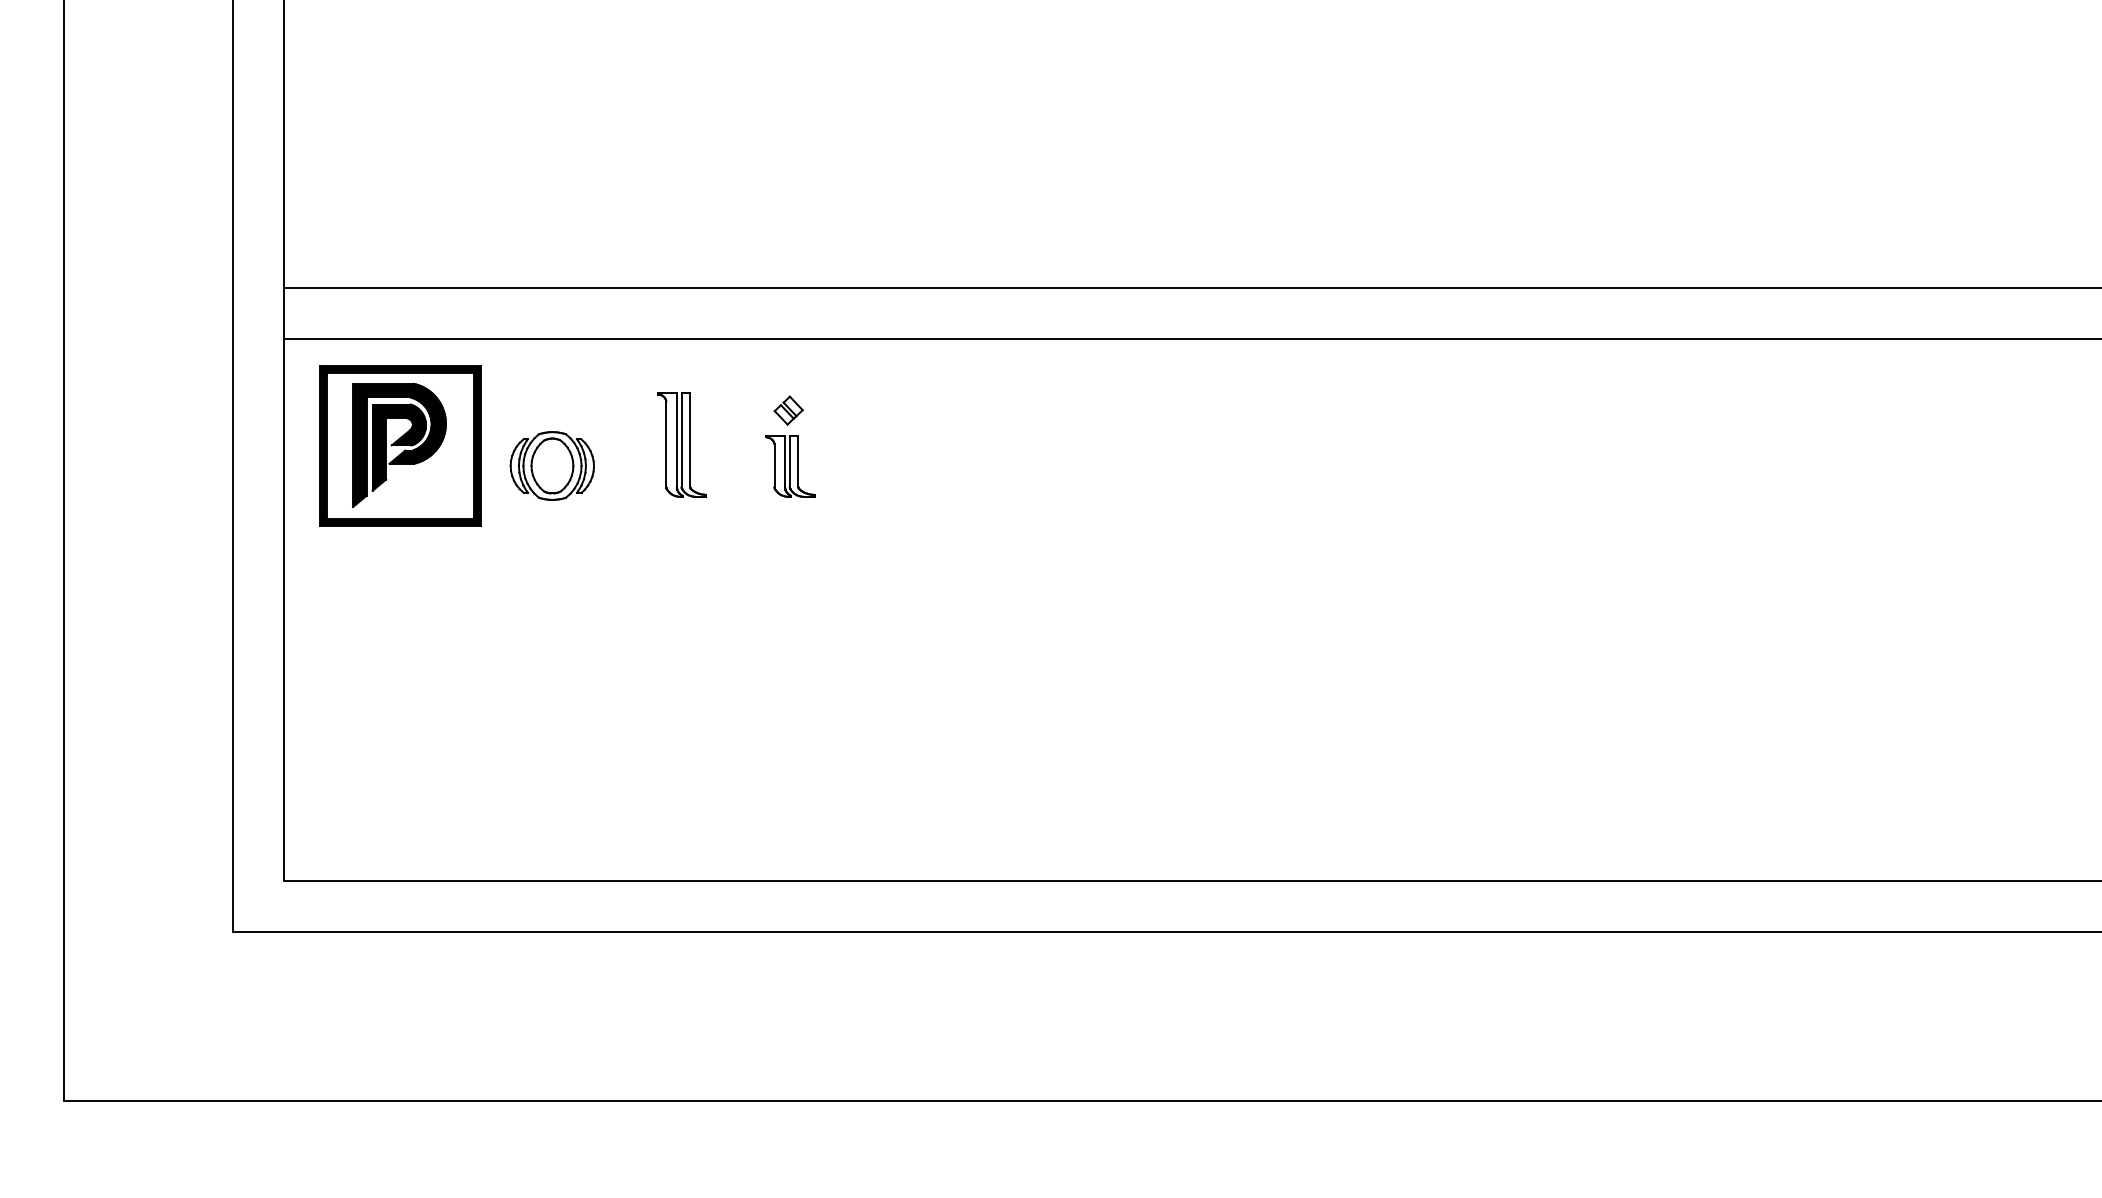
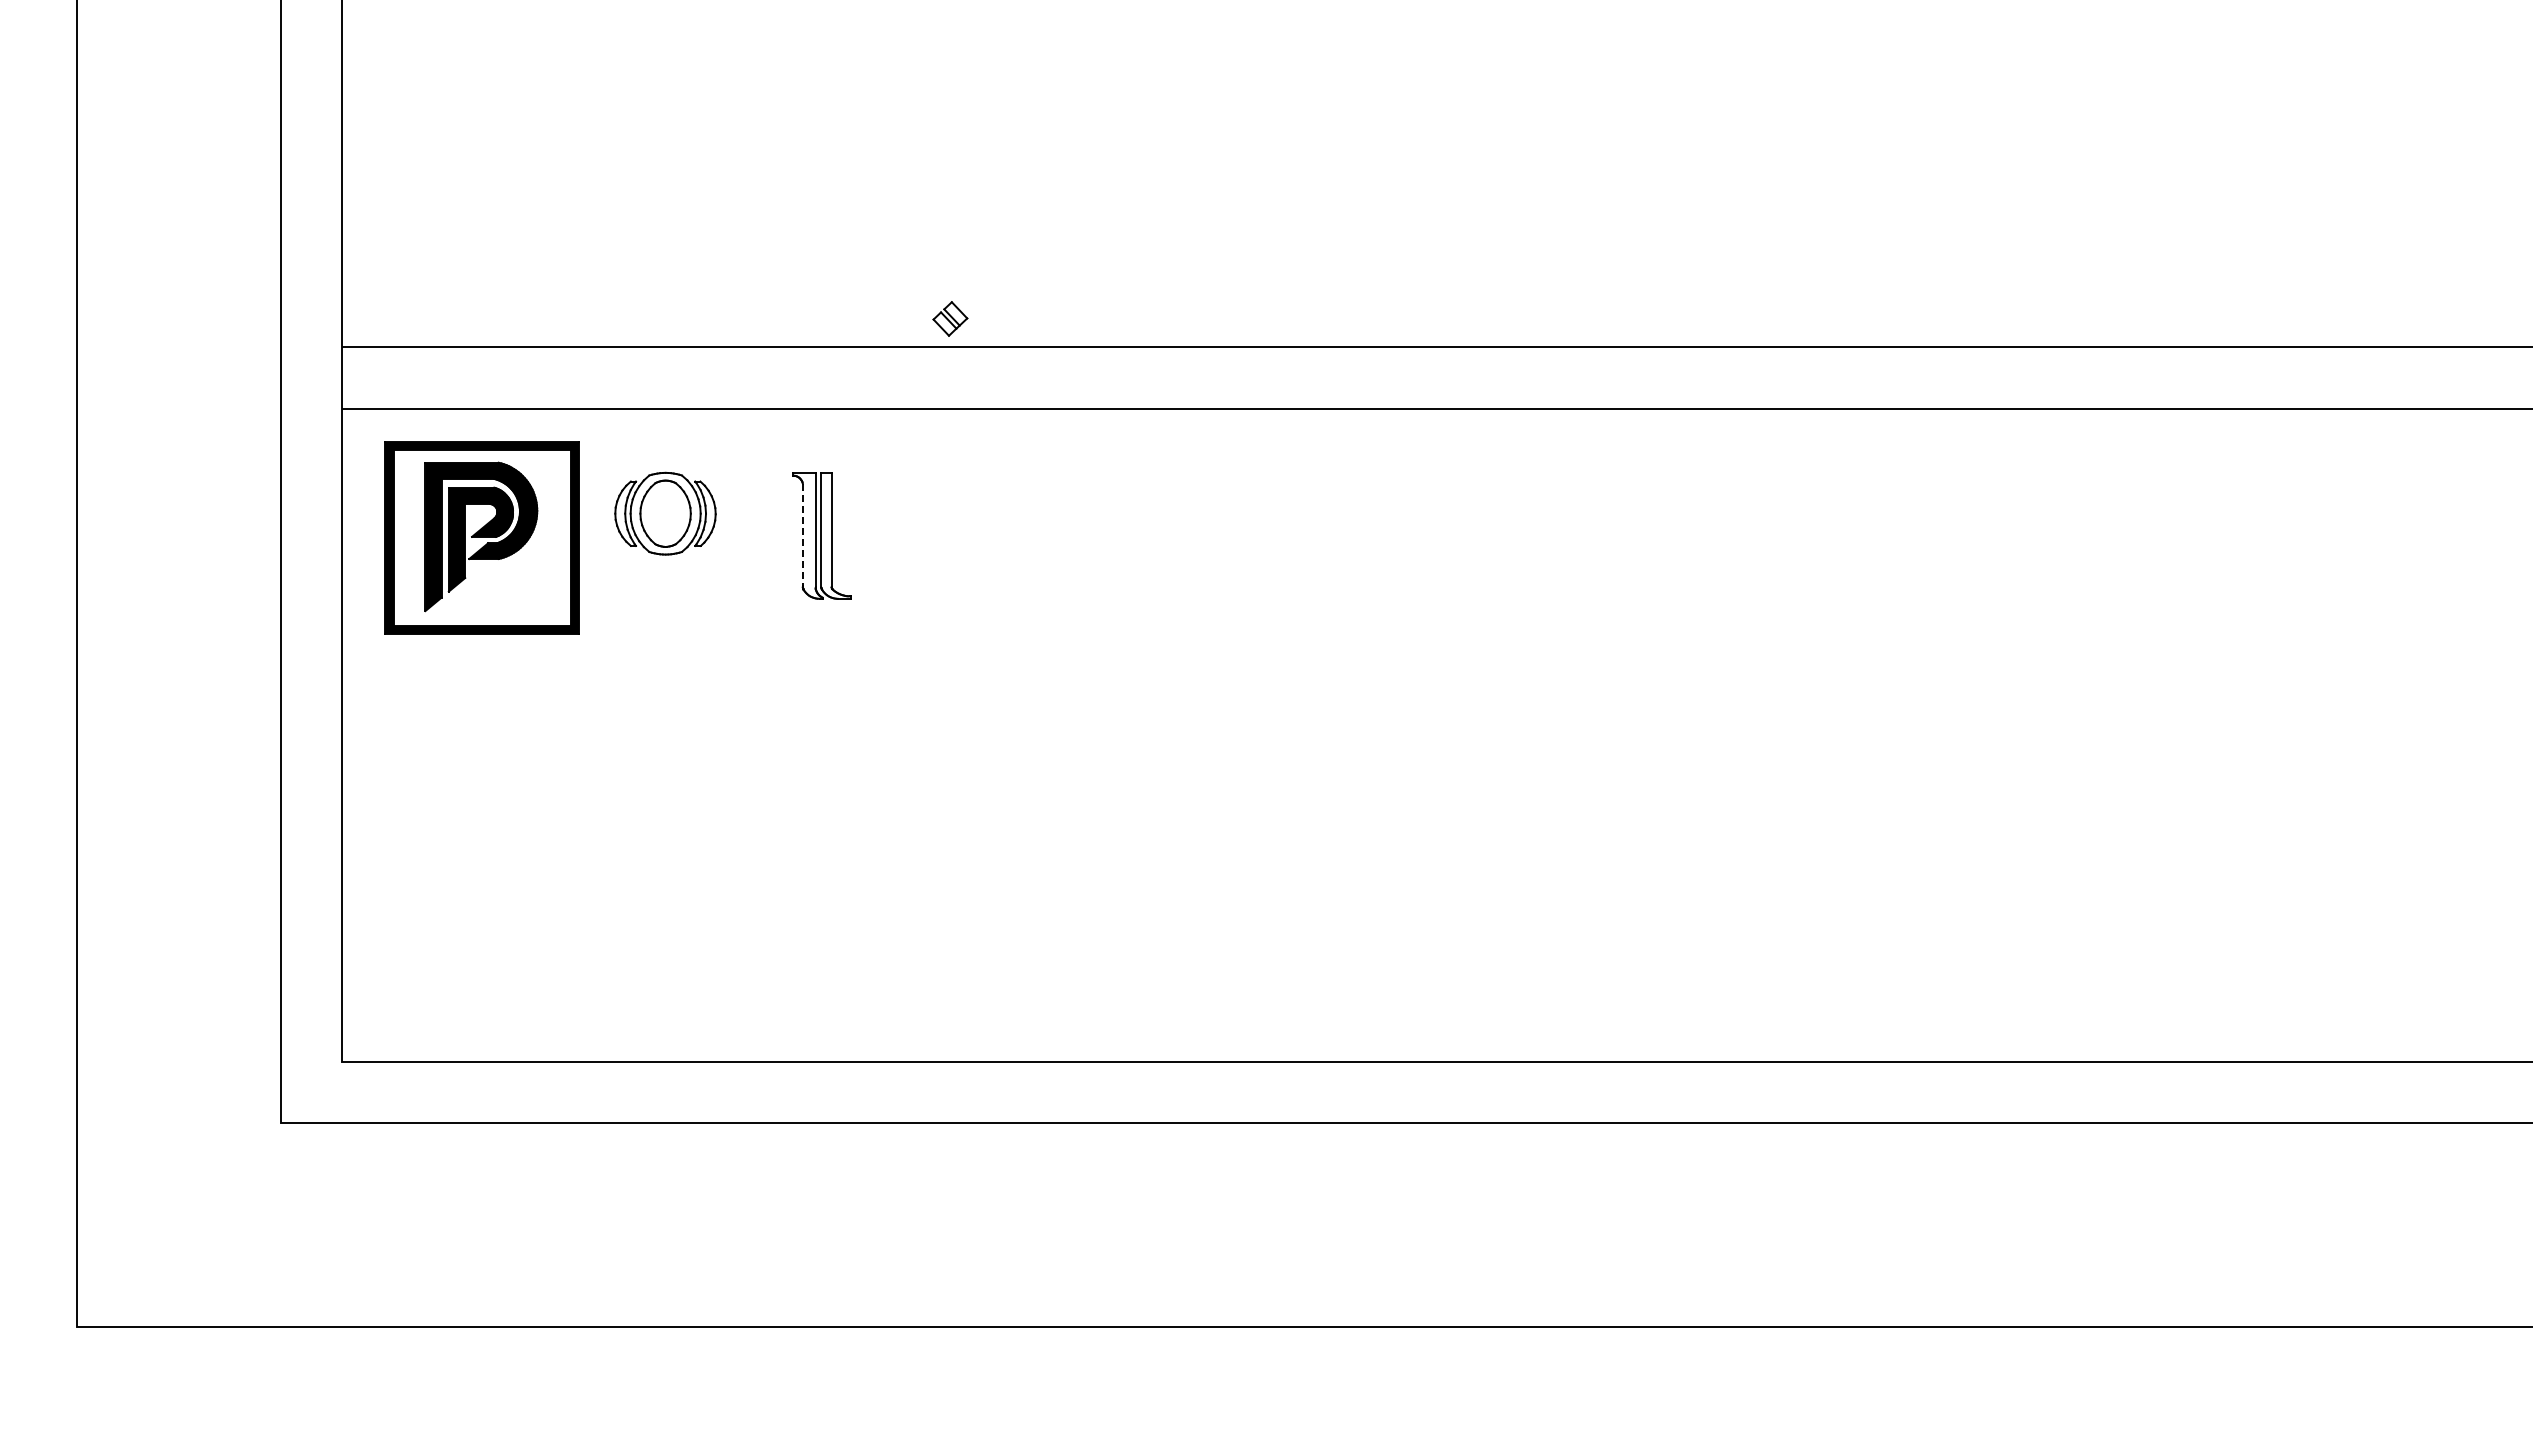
part: (788, 410) -> (950, 318), moved
line: (666, 444) -> (802, 535), solid -> dashed
part: (552, 465) -> (665, 513), moved
part: (790, 465) -> (952, 561), removed

